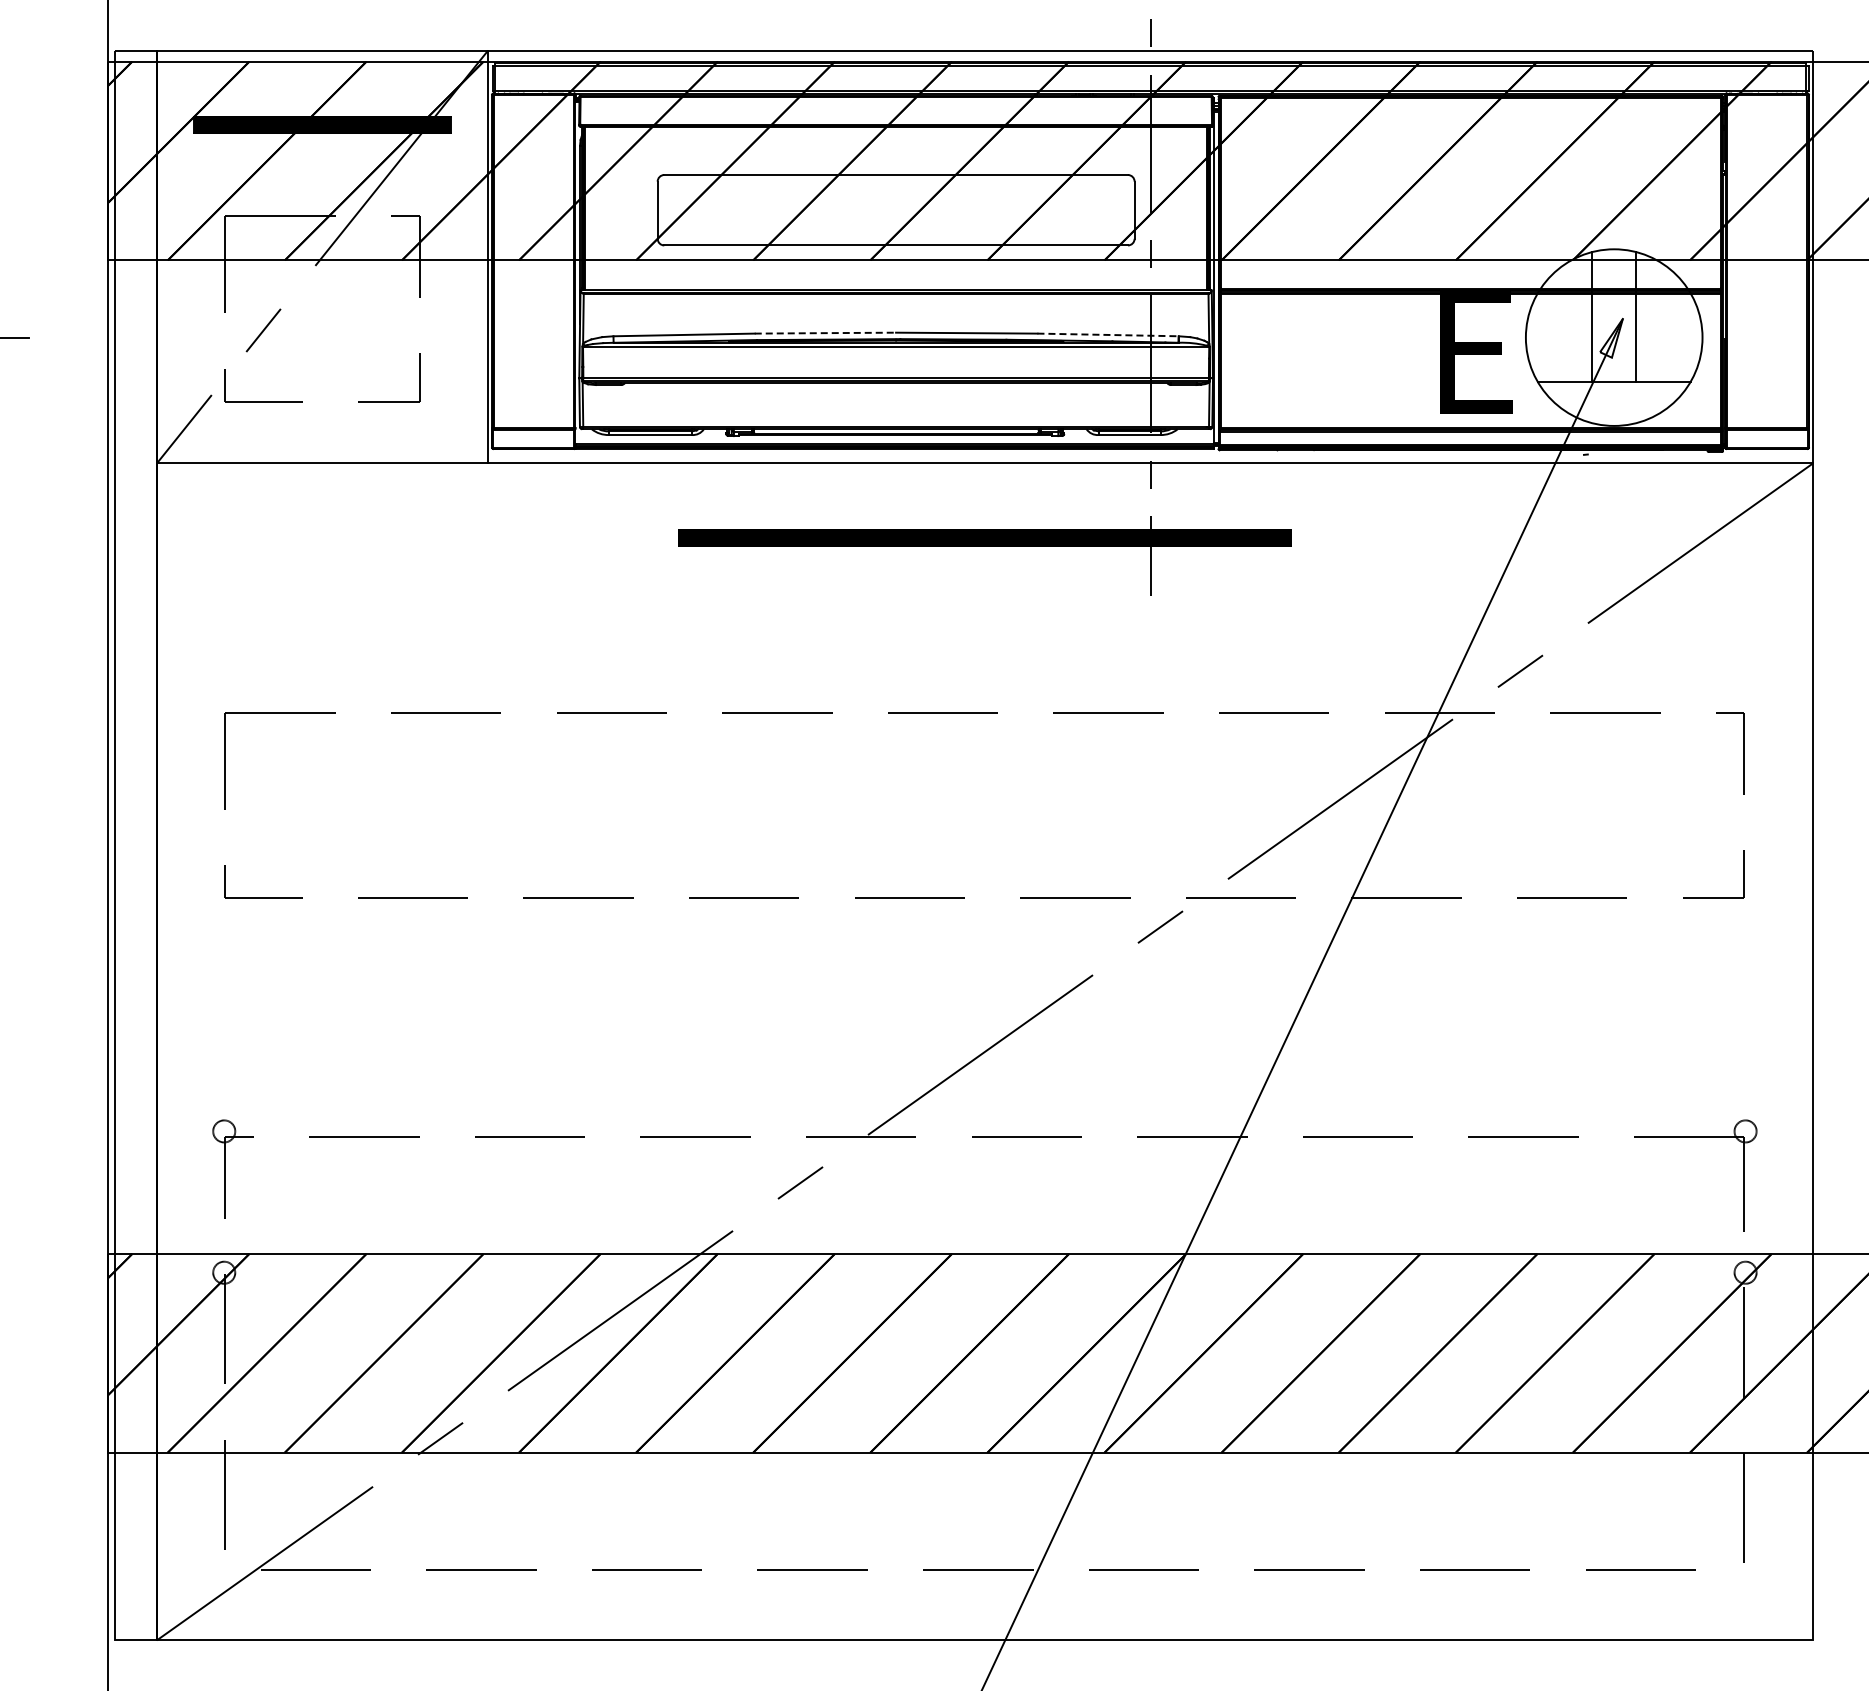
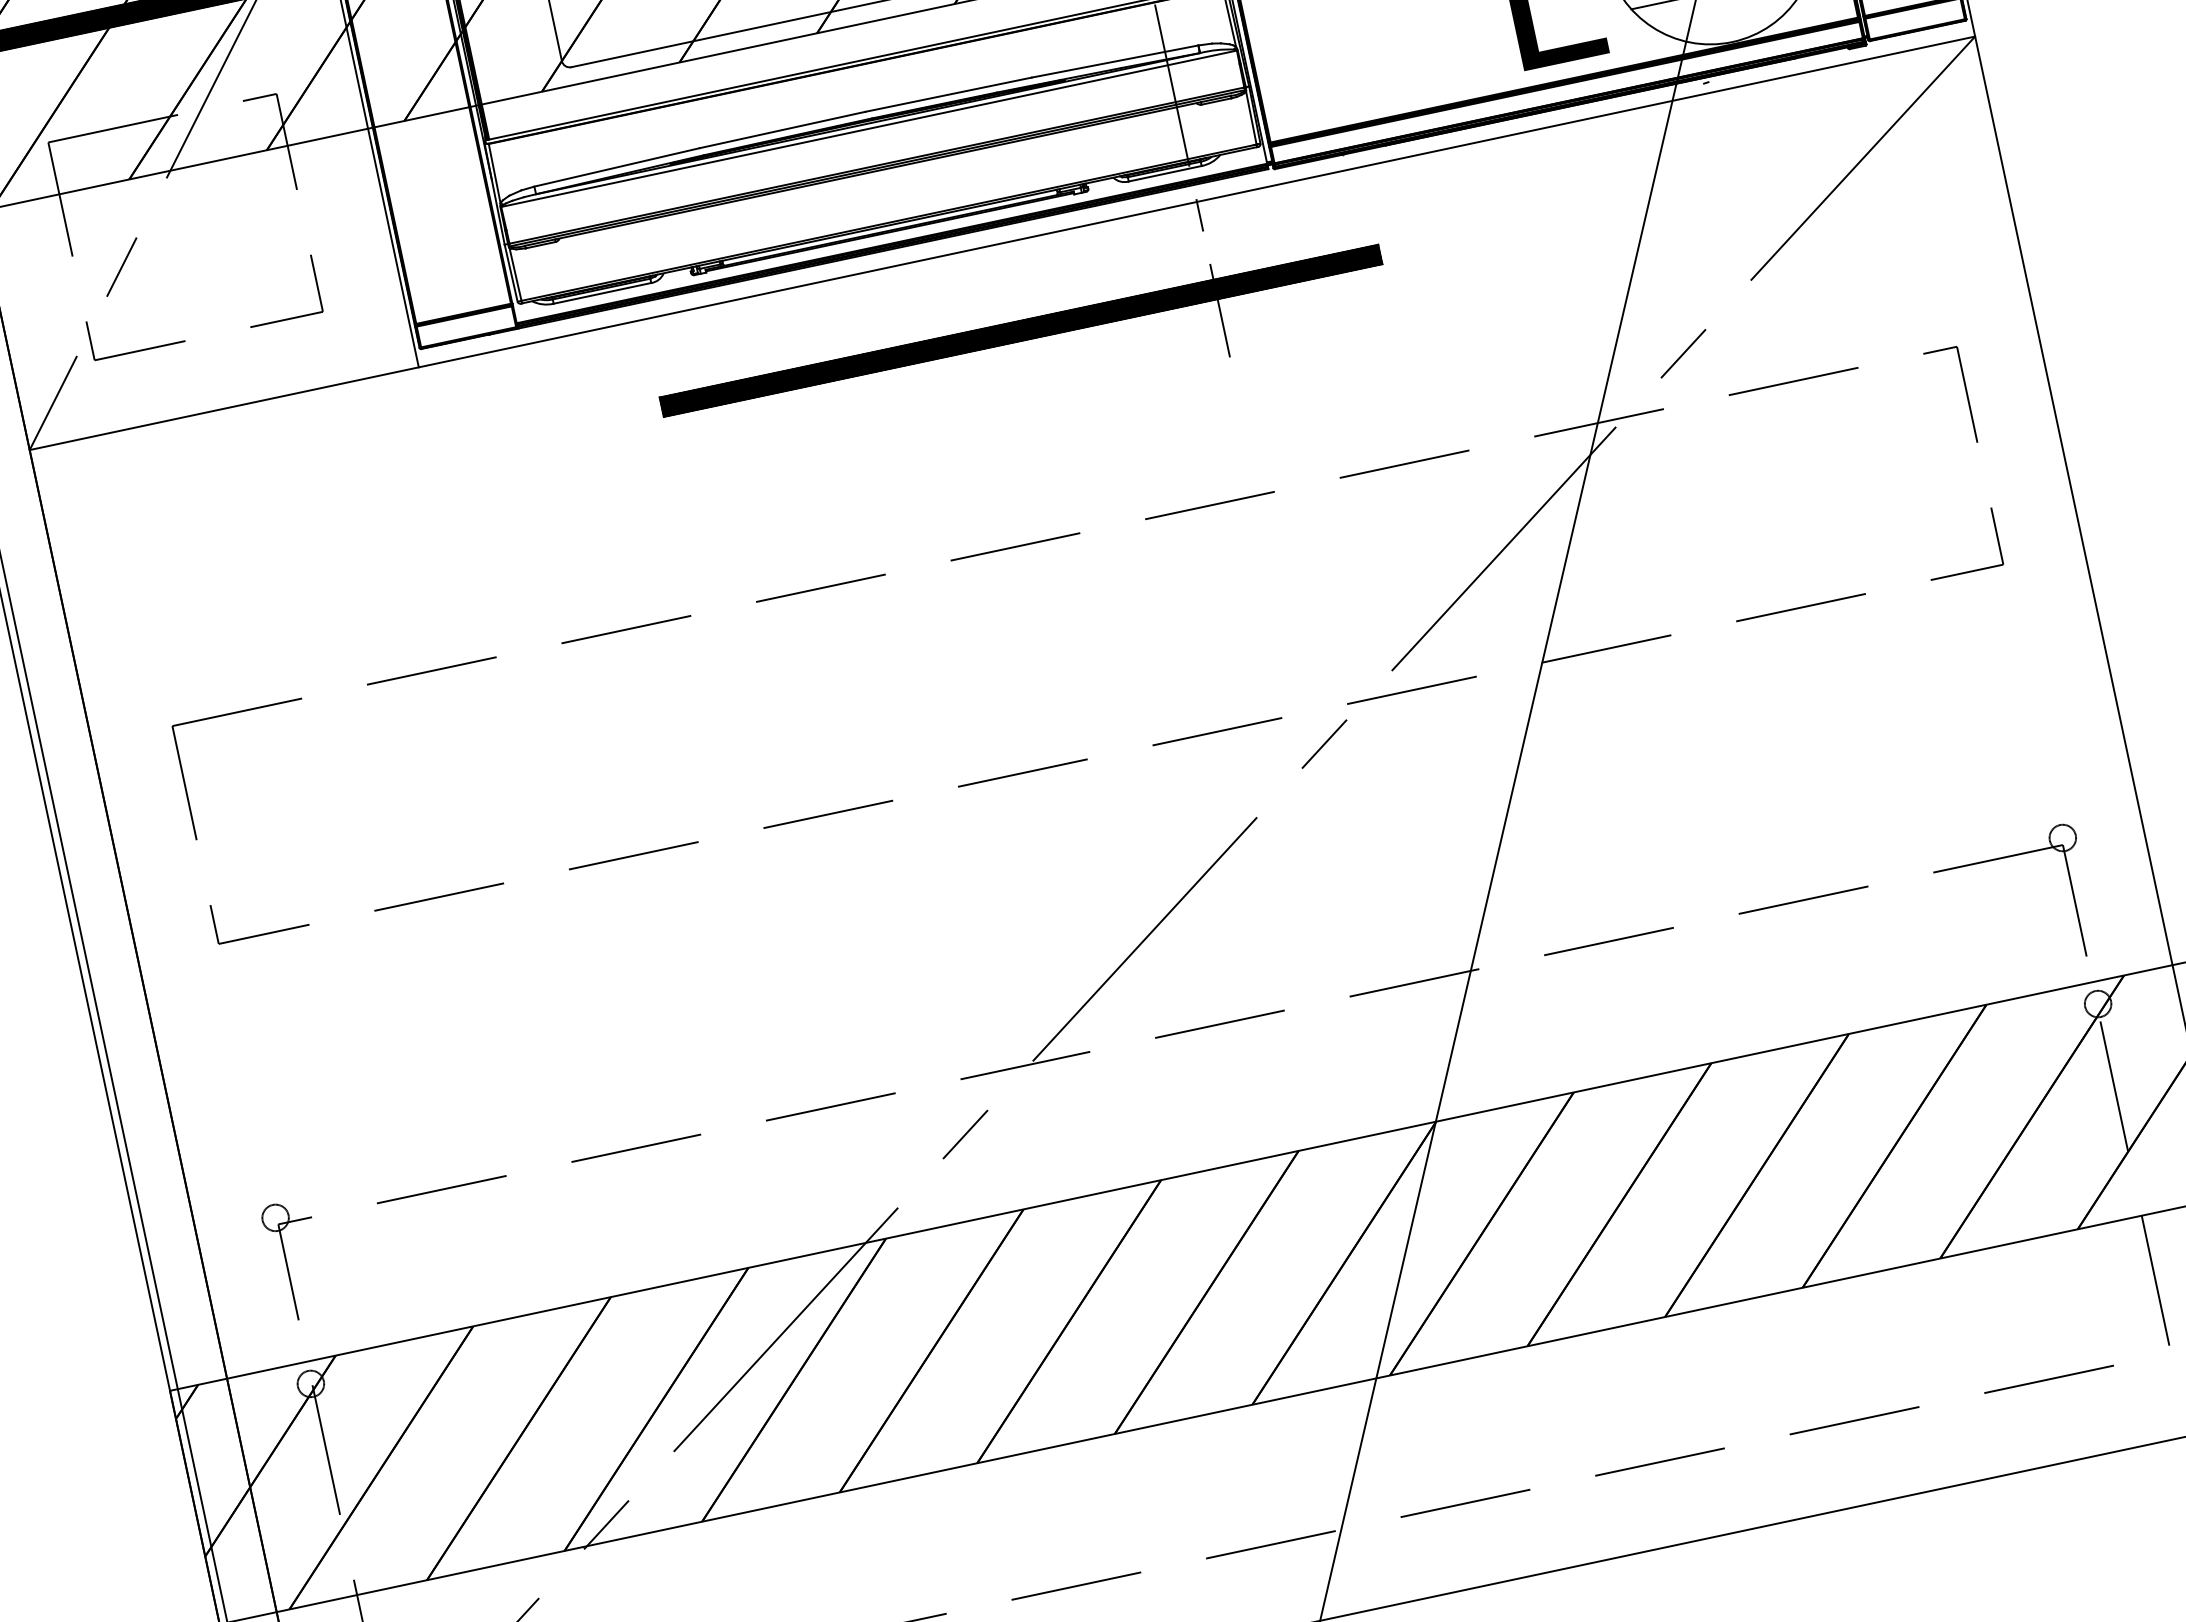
line: (825, 333) -> (782, 130), dashed -> solid
line: (1108, 334) -> (1115, 60), dashed -> solid

